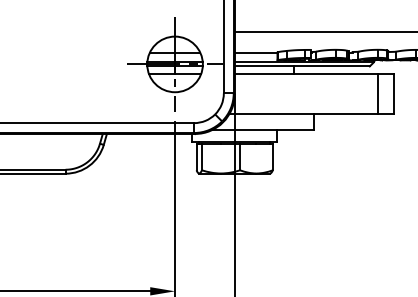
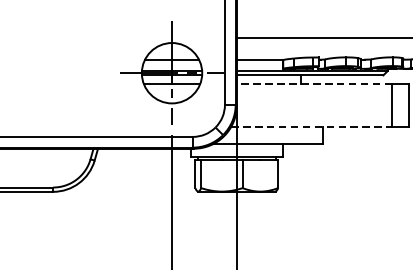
line: (306, 74) -> (314, 84), solid -> dashed
line: (304, 114) -> (312, 127), solid -> dashed

